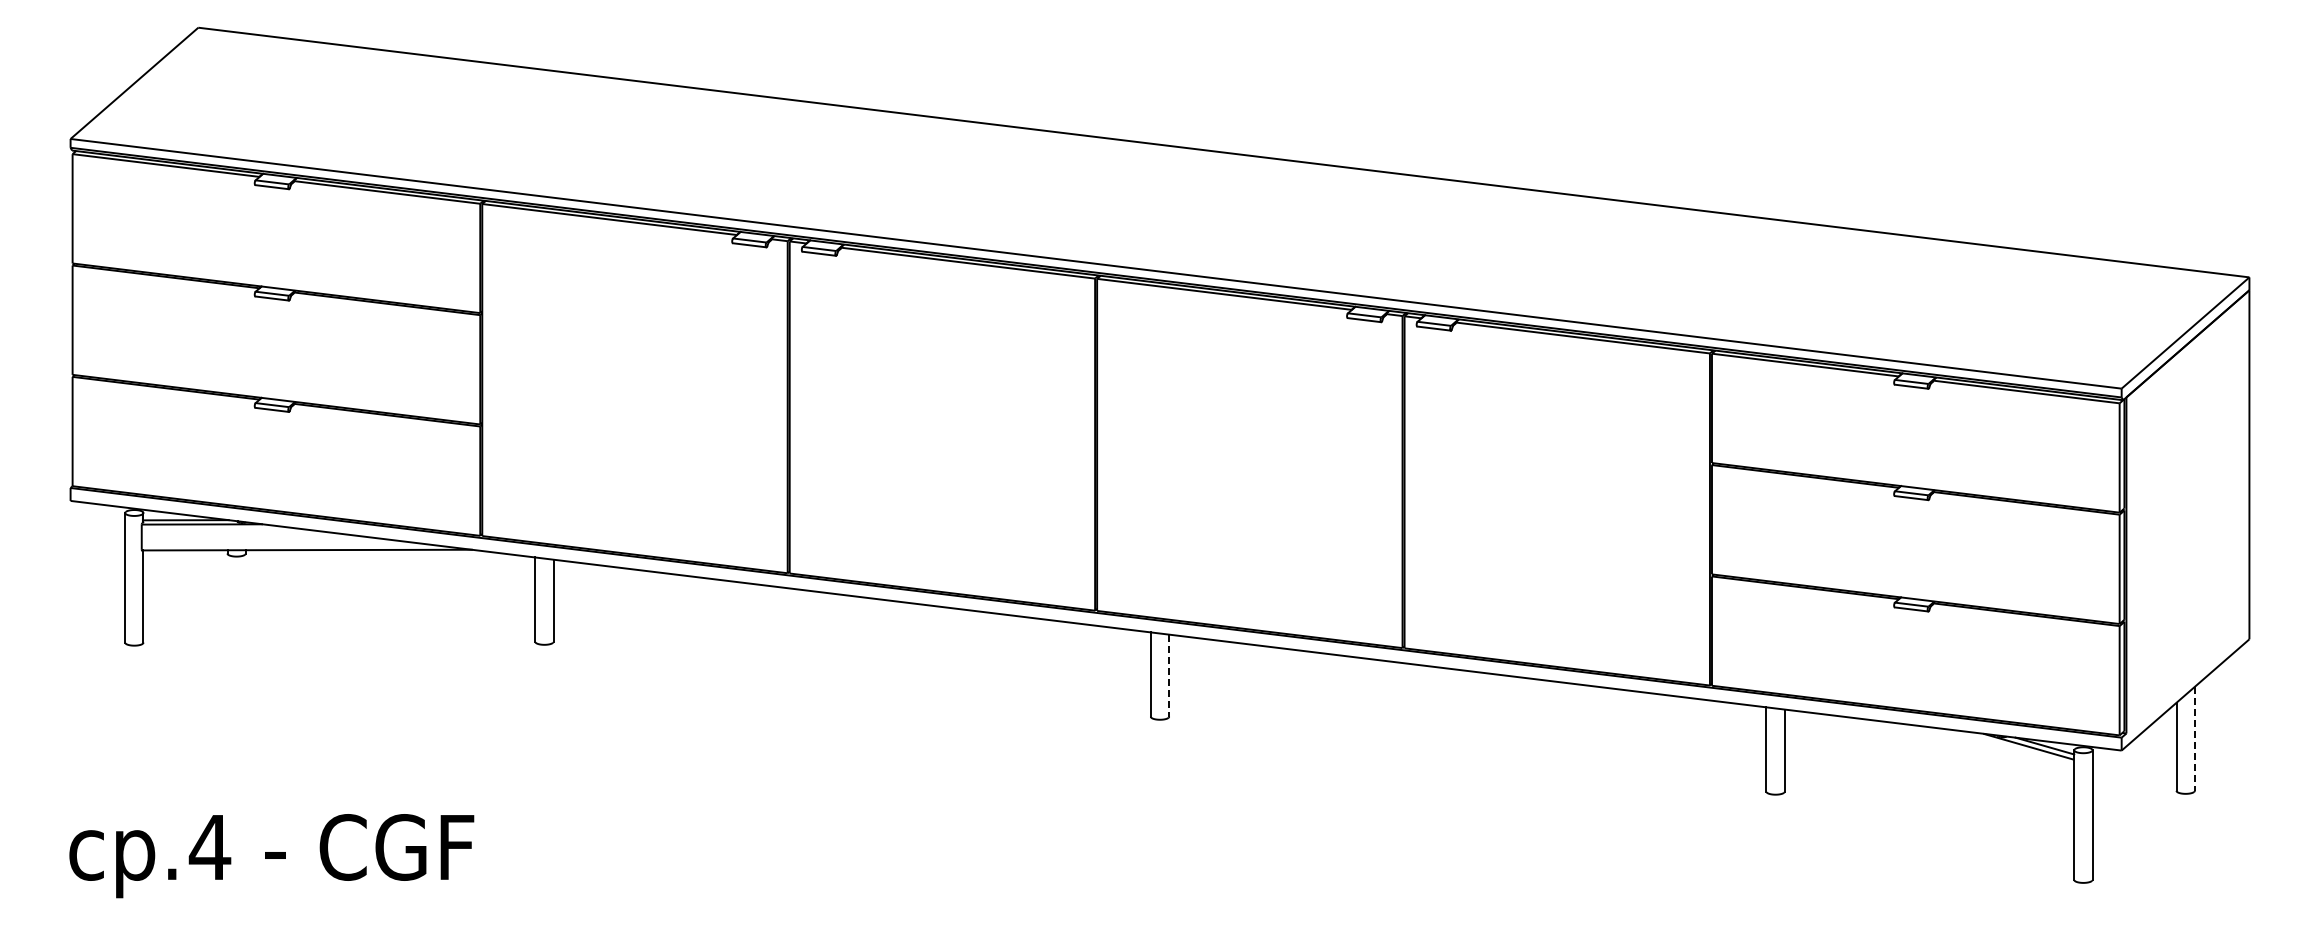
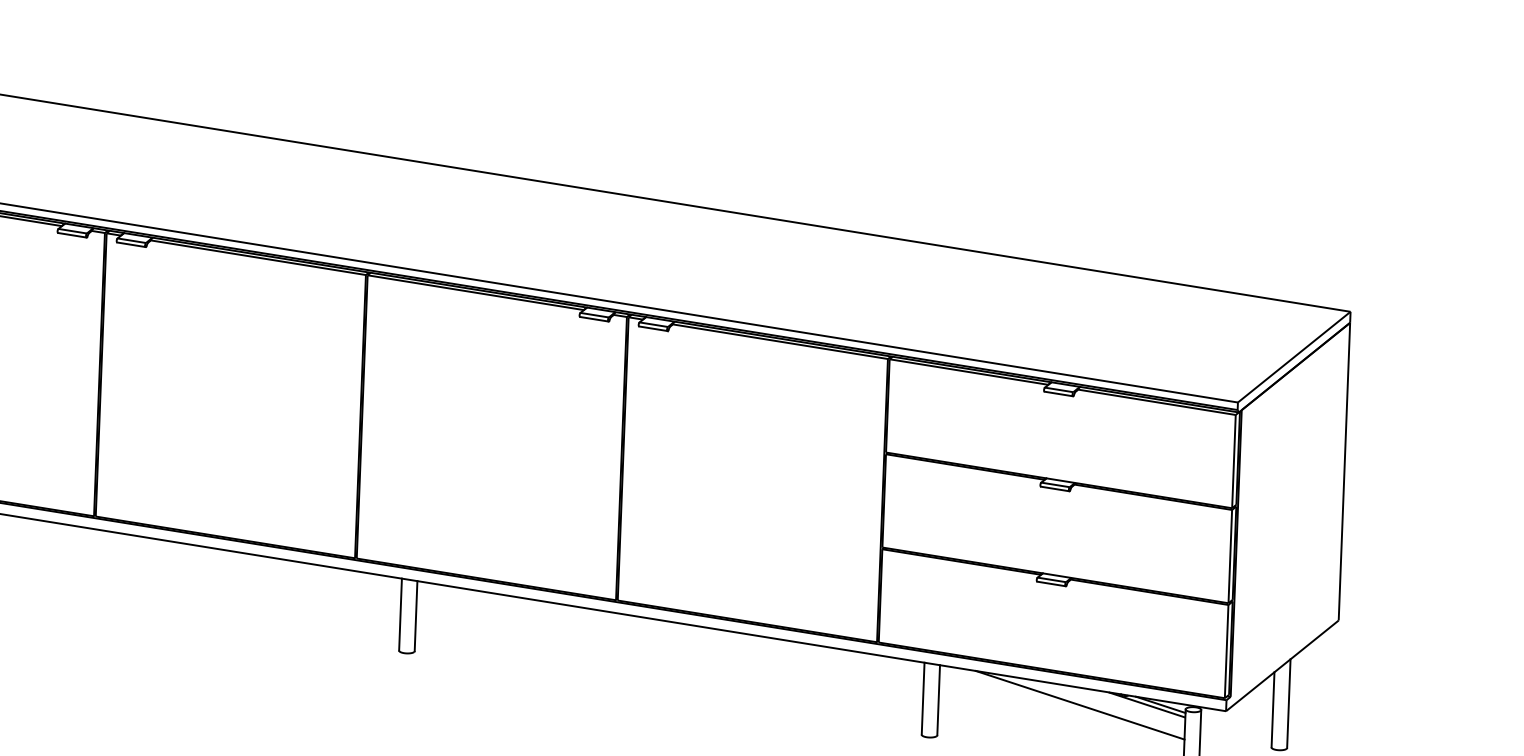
line: (1169, 676) -> (416, 616), dashed -> solid
line: (2194, 738) -> (1288, 703), dashed -> solid
line: (1950, 749) -> (1080, 704), added

